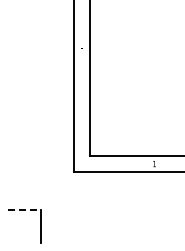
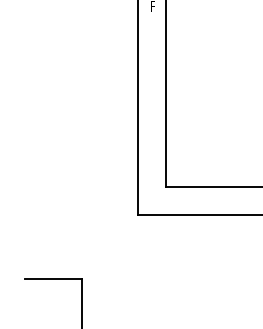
line: (24, 209) -> (53, 279), dashed -> solid

